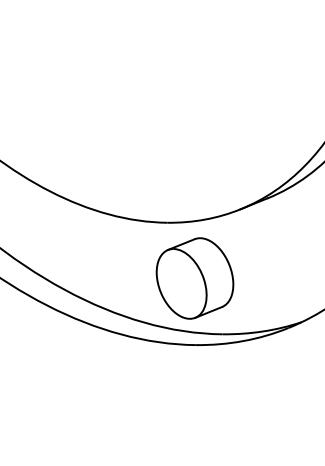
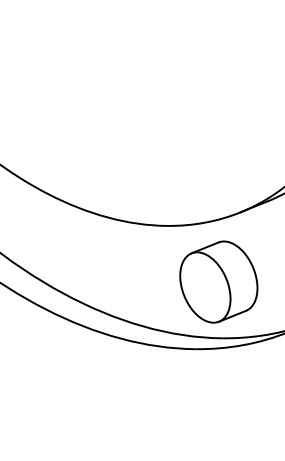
part: (194, 278) -> (218, 282), moved

